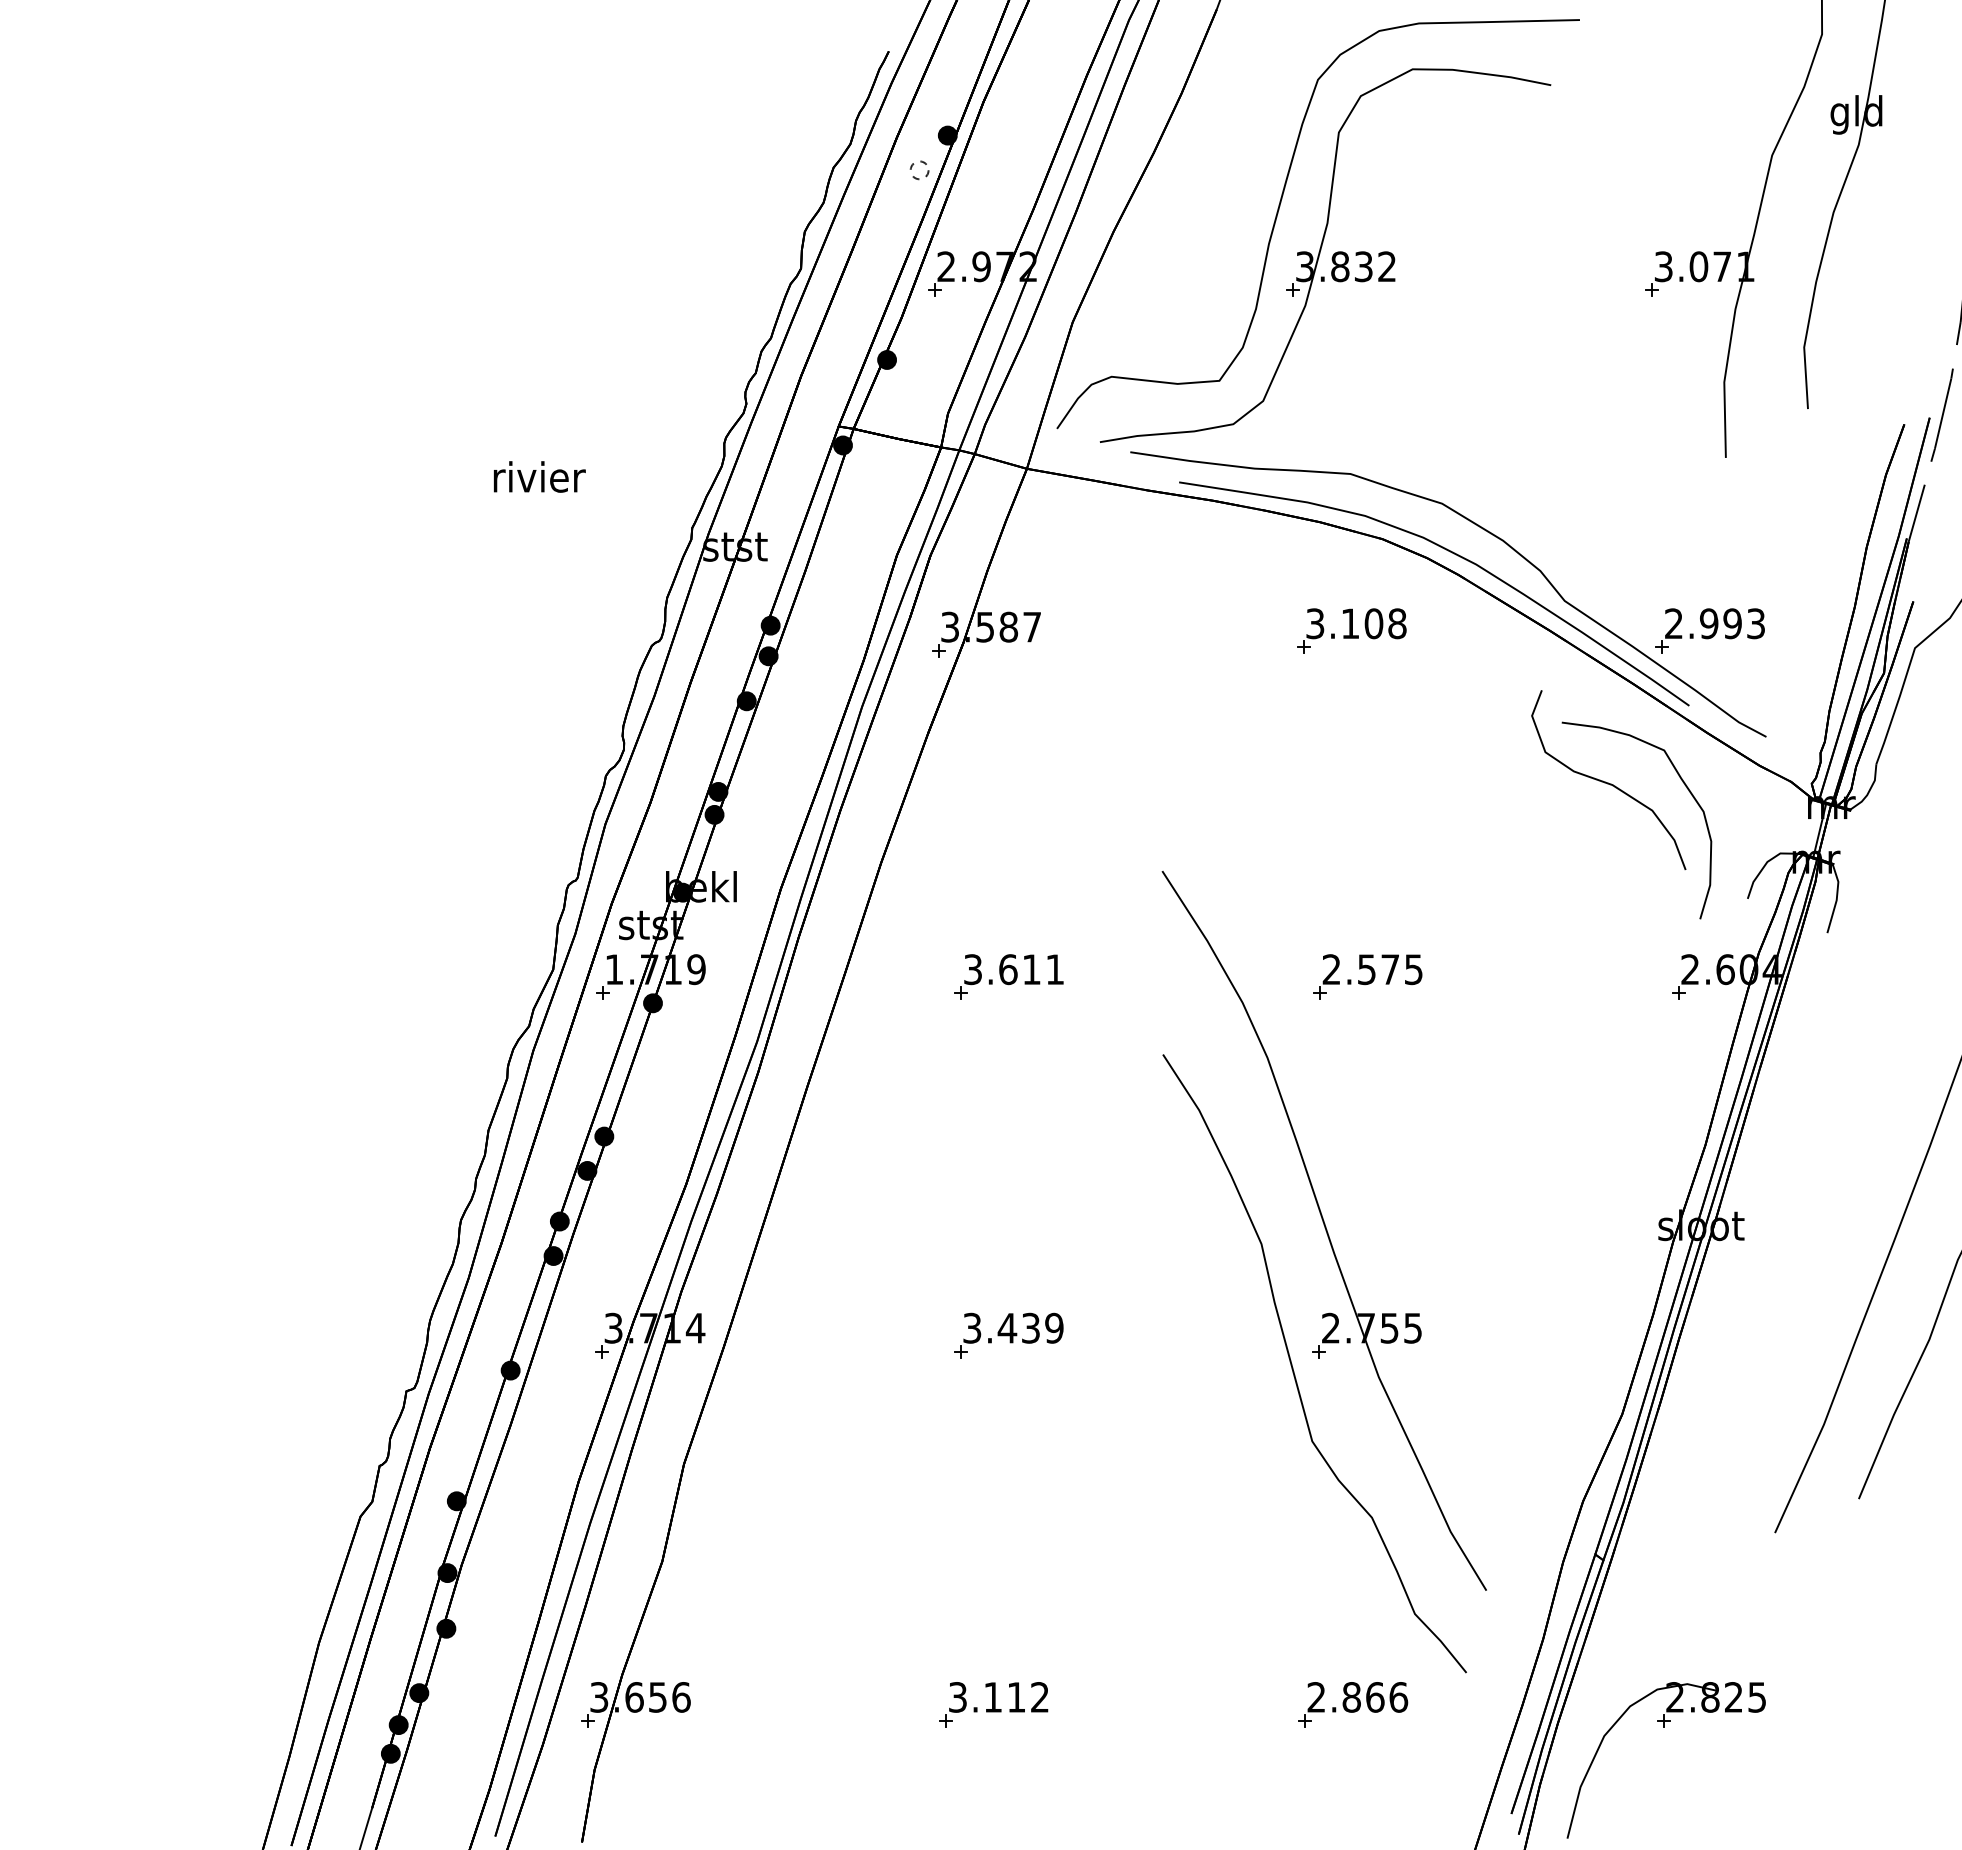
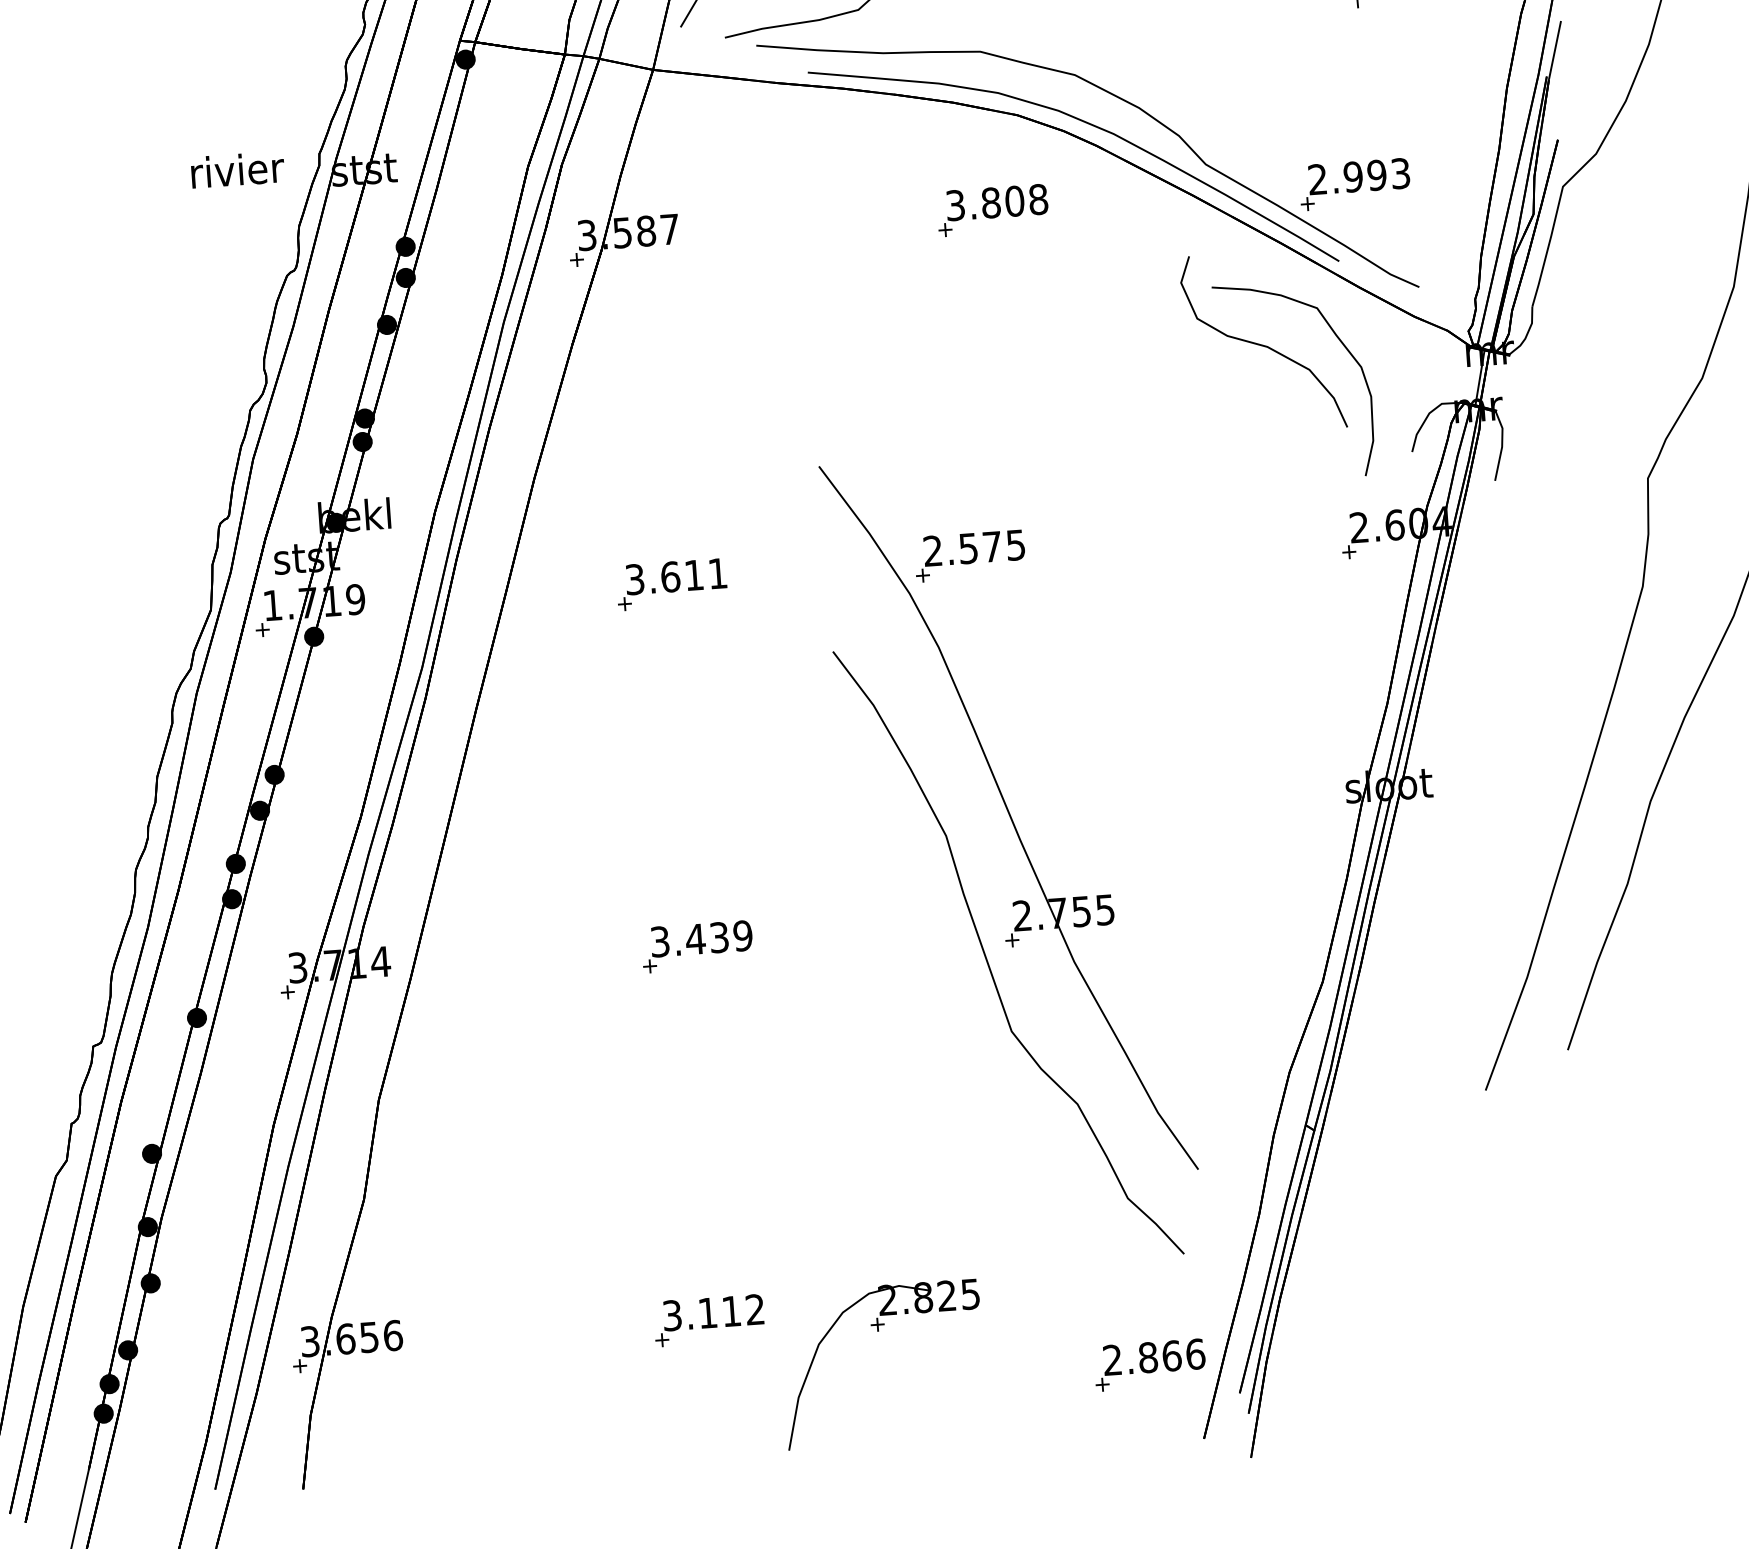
text: (539, 476) -> (237, 169), moved
text: (1350, 623) -> (991, 202), 3.108 -> 3.808
part: (1367, 976) -> (969, 555), moved
part: (1353, 1704) -> (1150, 1364), moved
part: (1664, 1727) -> (879, 1331), moved

